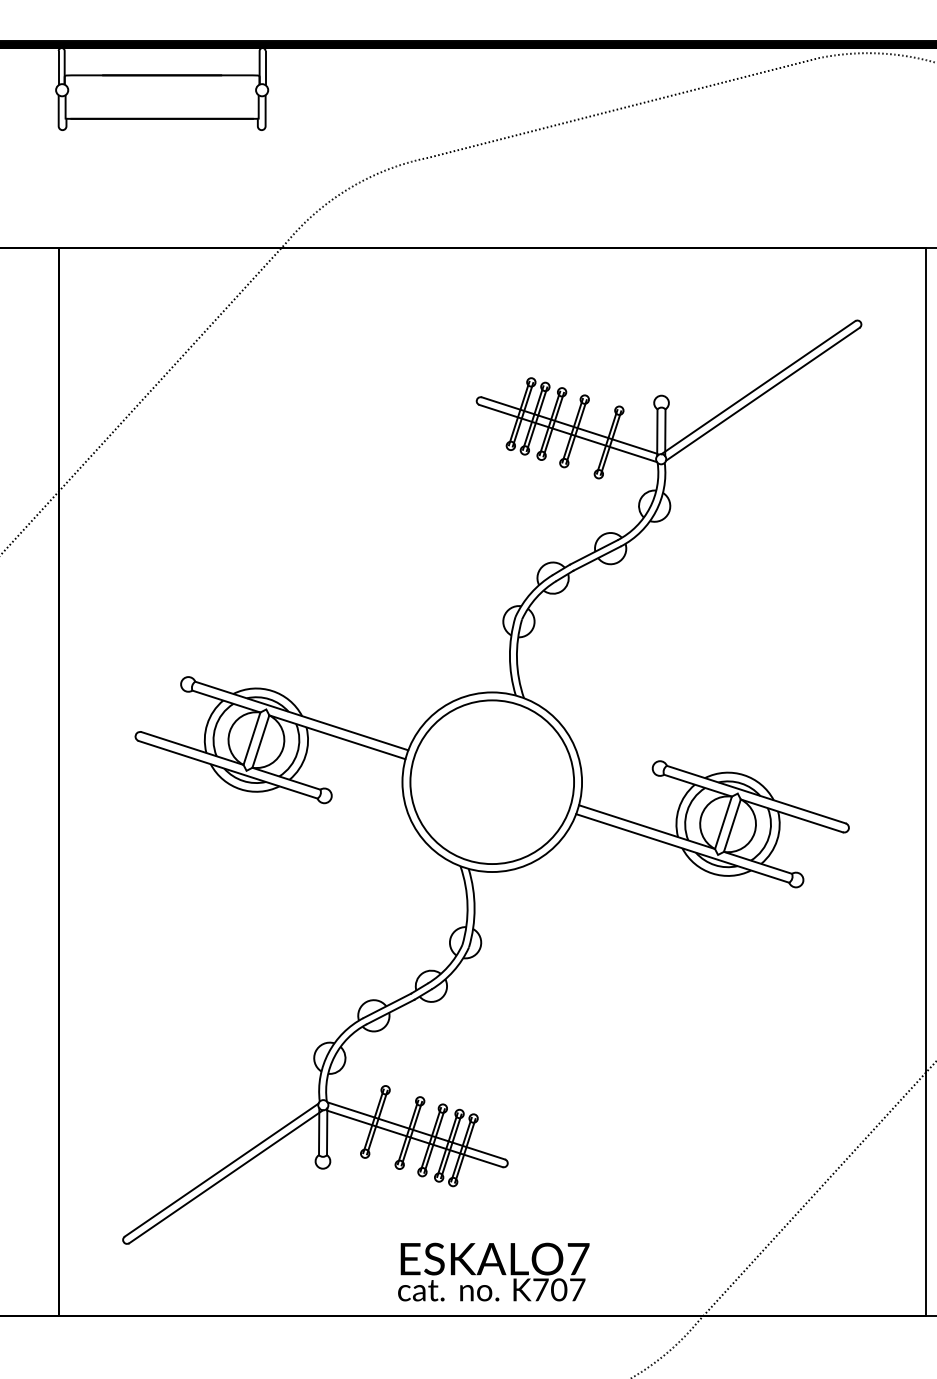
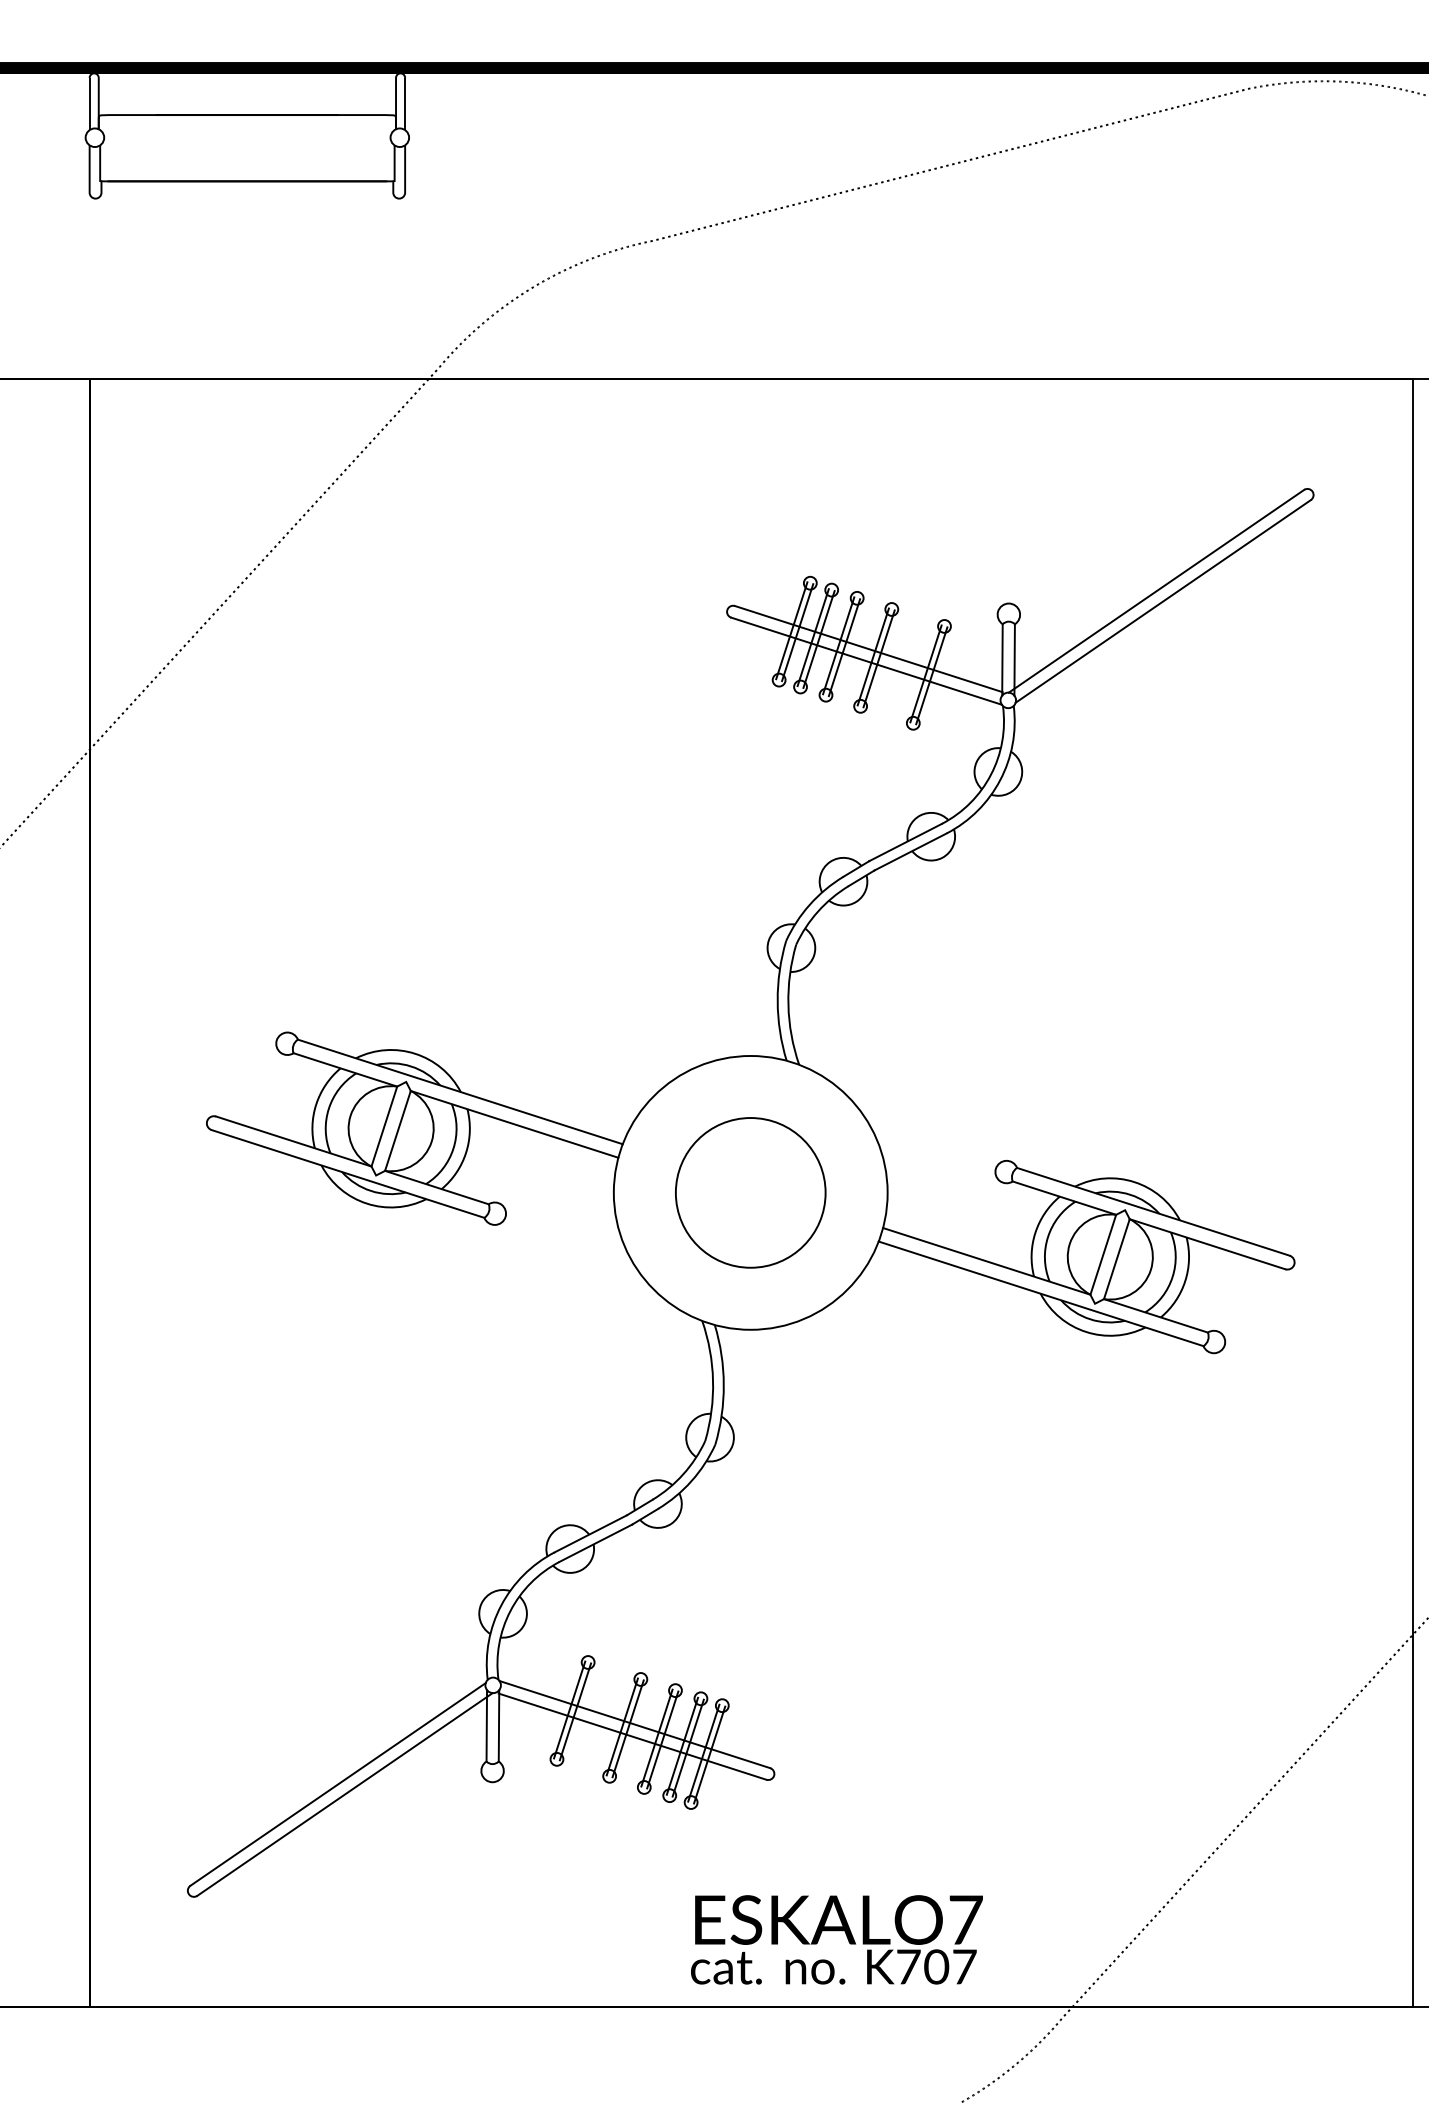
circle: (492, 782) -> (751, 1193), size x0.6
text: (493, 1271) -> (836, 1938), moved

